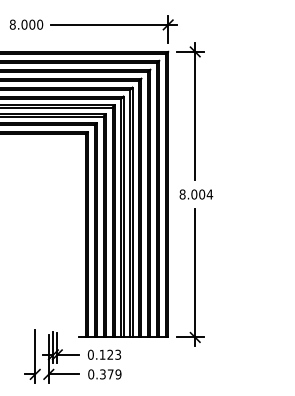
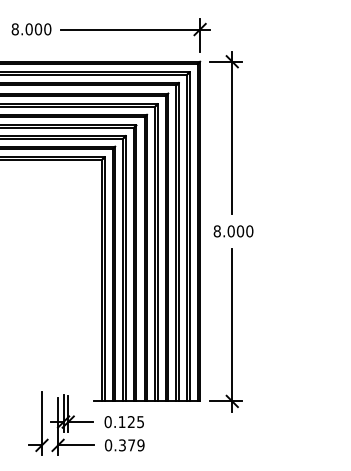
text: (209, 194) -> (249, 231), 8.004 -> 8.000
text: (117, 353) -> (139, 420), 0.123 -> 0.125

